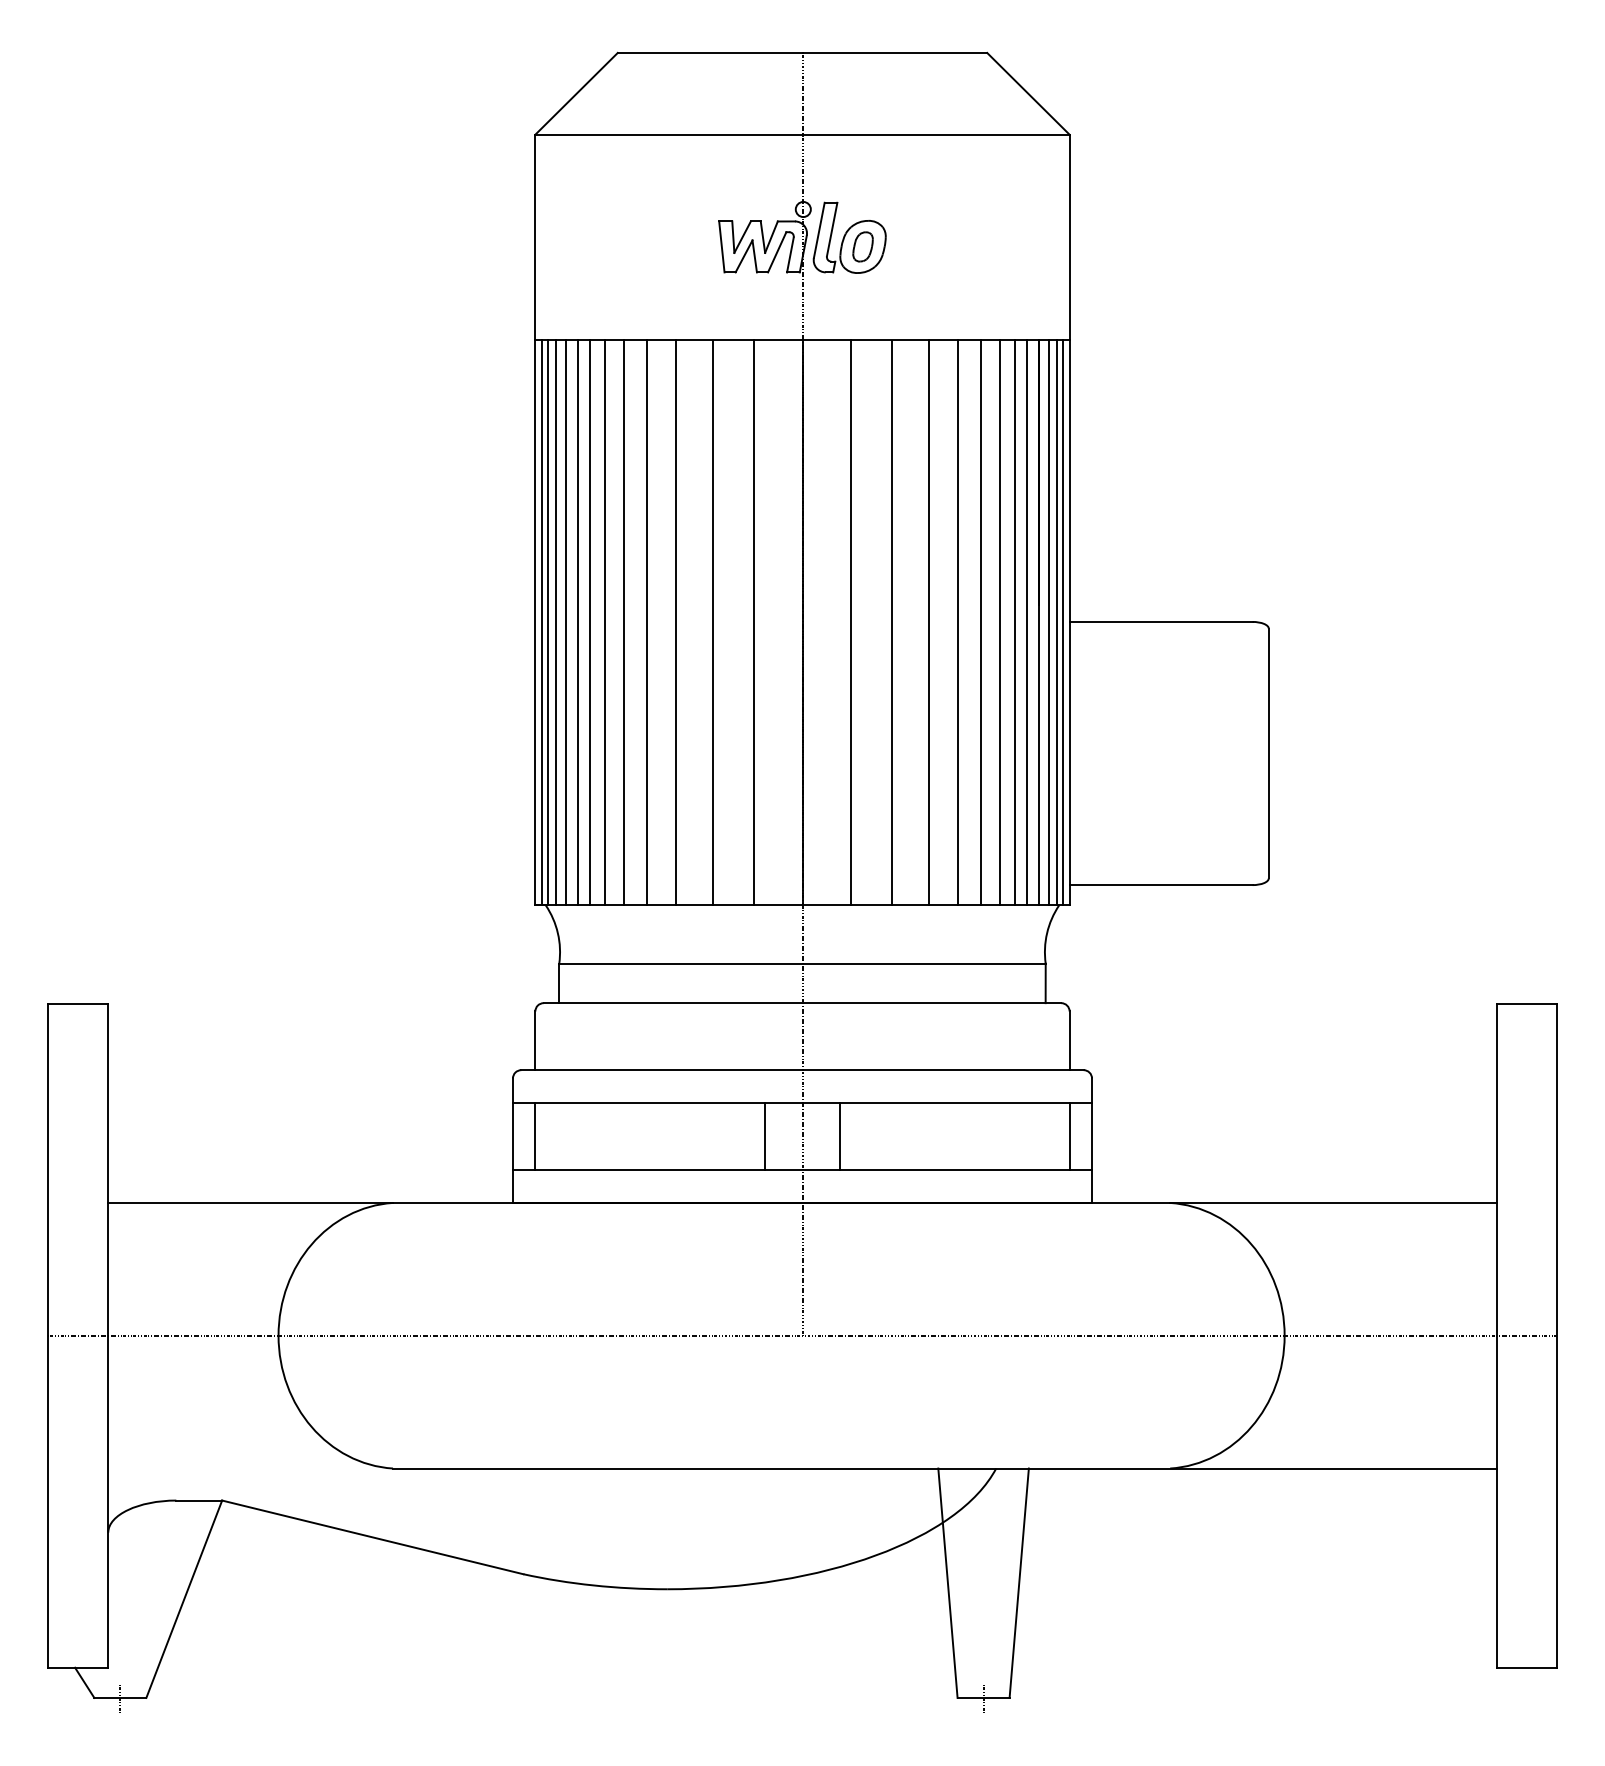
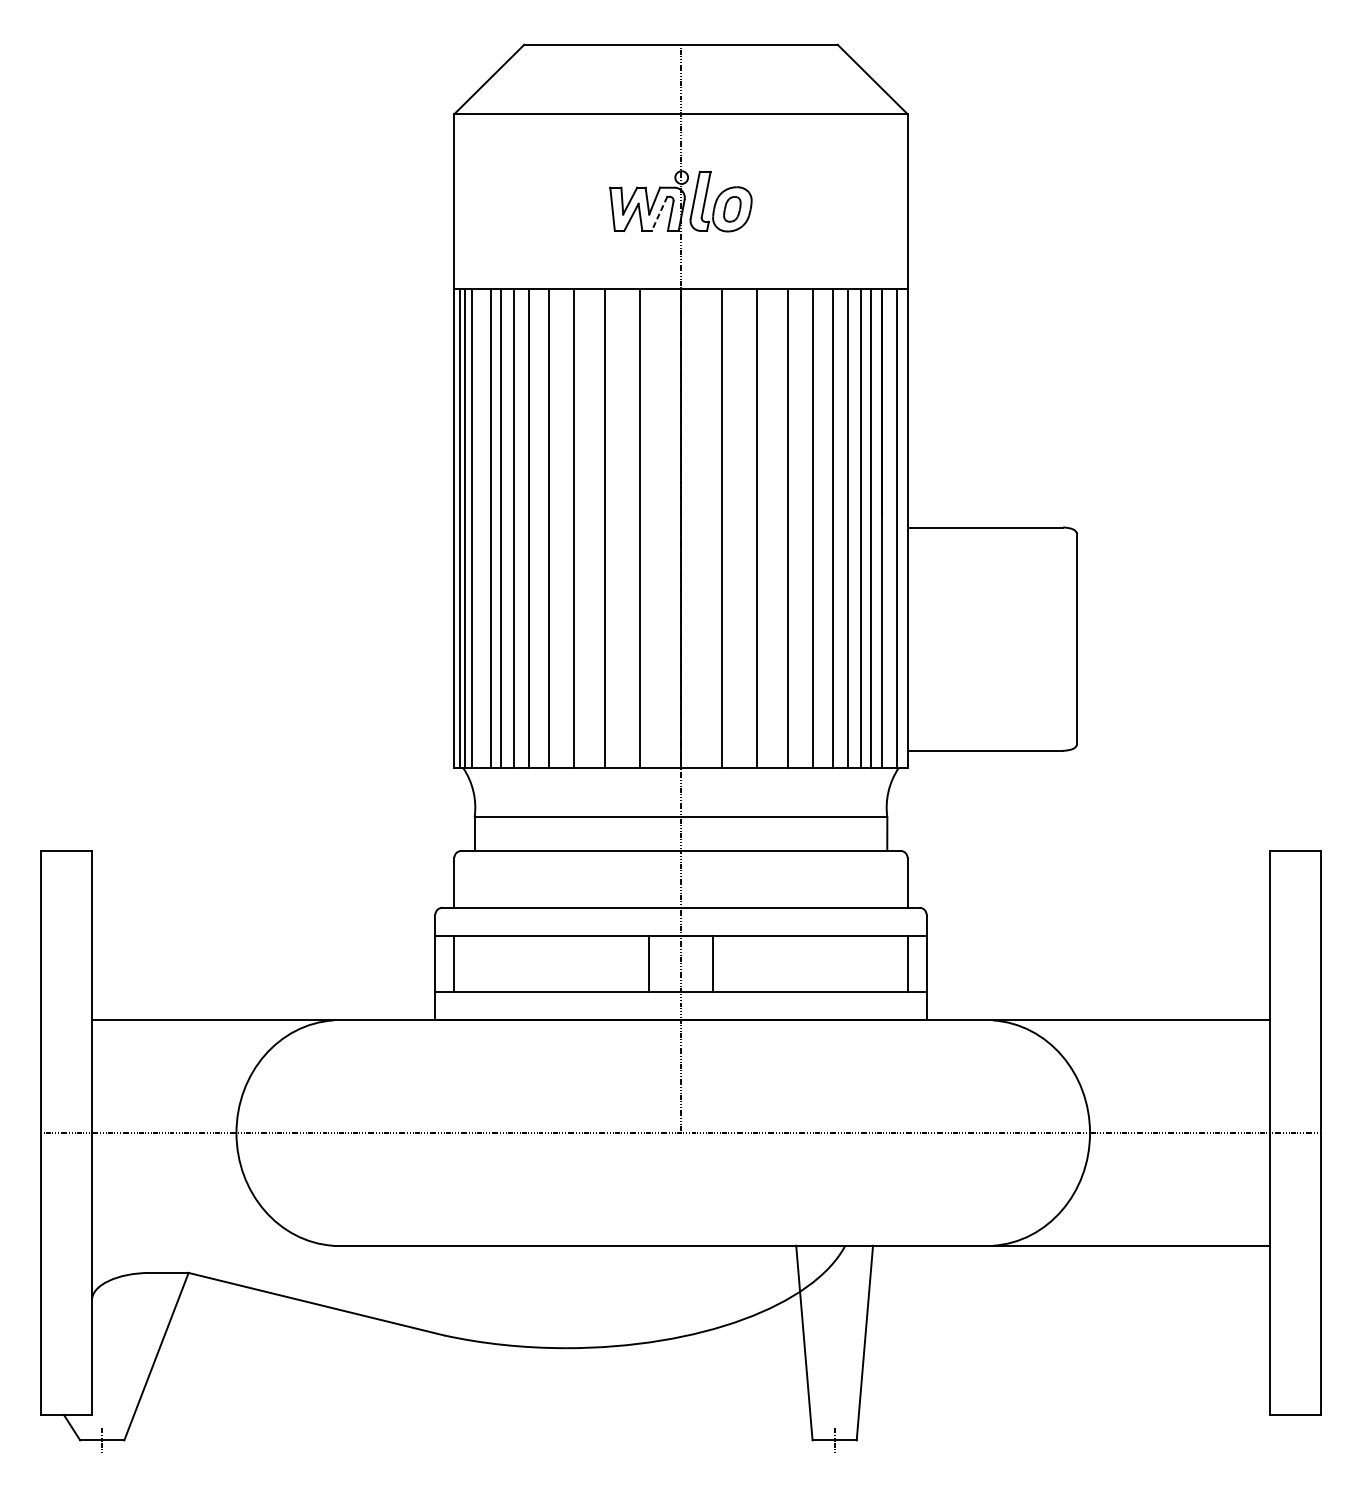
line: (777, 252) -> (659, 214), solid -> dashed
line: (565, 622) -> (479, 527), removed
line: (1048, 622) -> (889, 527), removed
line: (1062, 622) -> (901, 527), removed

